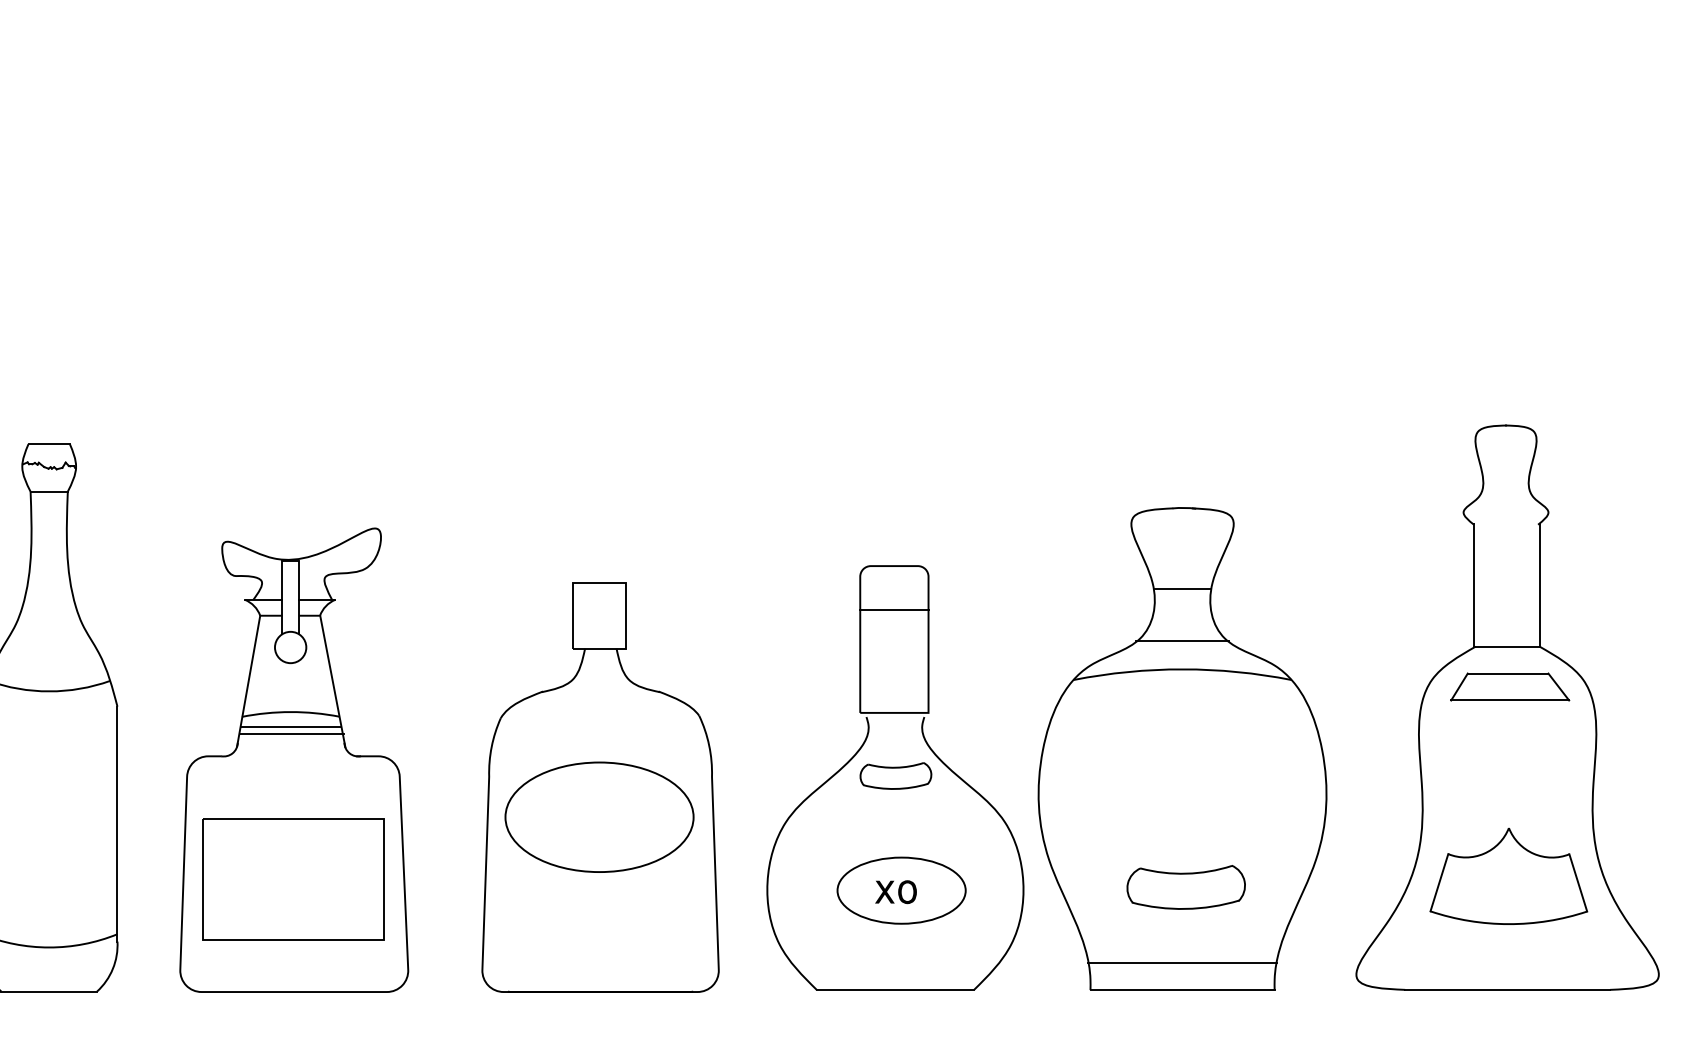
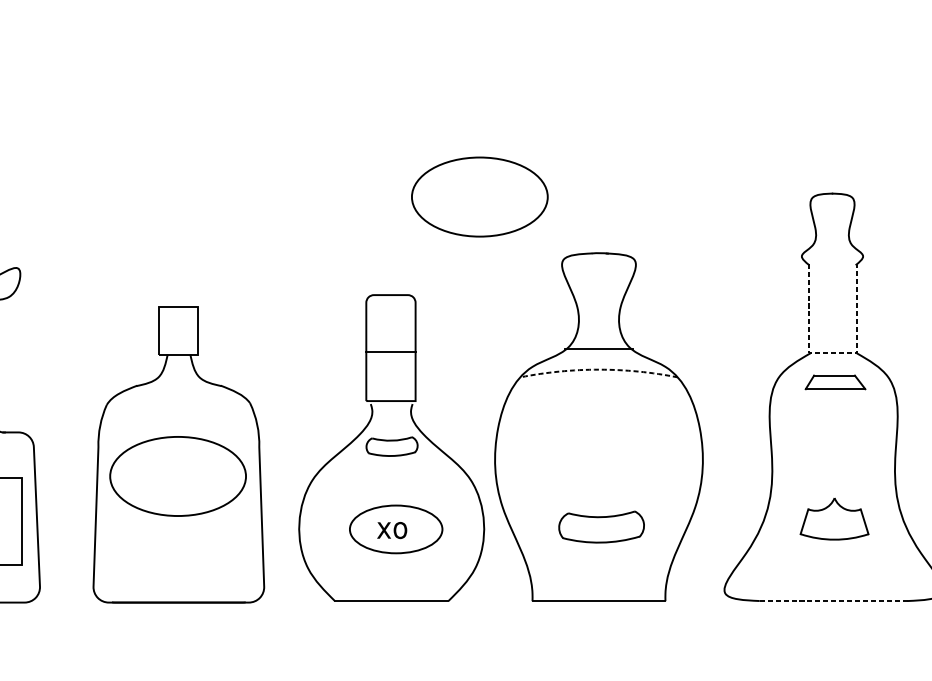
part: (1017, 429) -> (479, 196), added
line: (1182, 588) -> (598, 311), removed
line: (894, 609) -> (391, 352), moved
line: (1507, 646) -> (833, 353), solid -> dashed
arc: (1182, 669) -> (598, 369), solid -> dashed
part: (1510, 686) -> (835, 382), size x0.7
part: (1508, 875) -> (834, 518), size x0.6
line: (1182, 963) -> (598, 581), removed
line: (1508, 989) -> (834, 600), solid -> dashed

